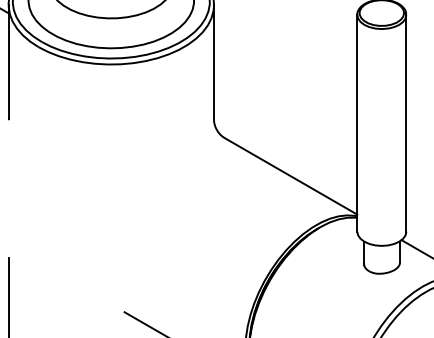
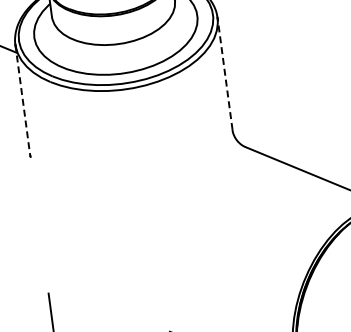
line: (8, 62) -> (22, 101), solid -> dashed
line: (214, 62) -> (225, 74), solid -> dashed

